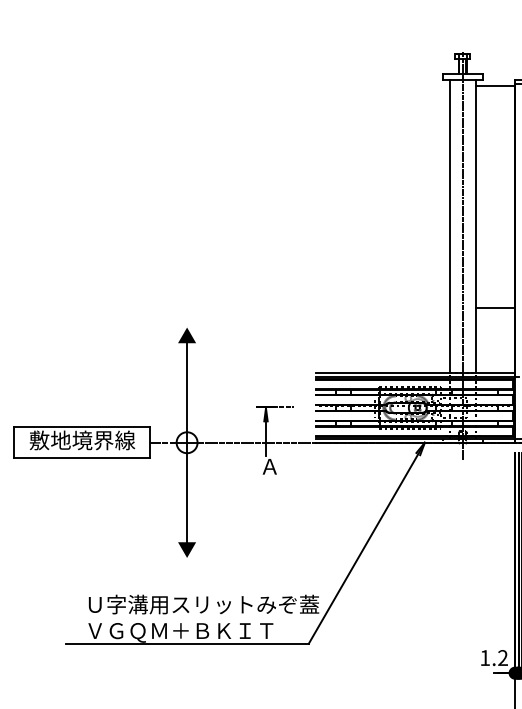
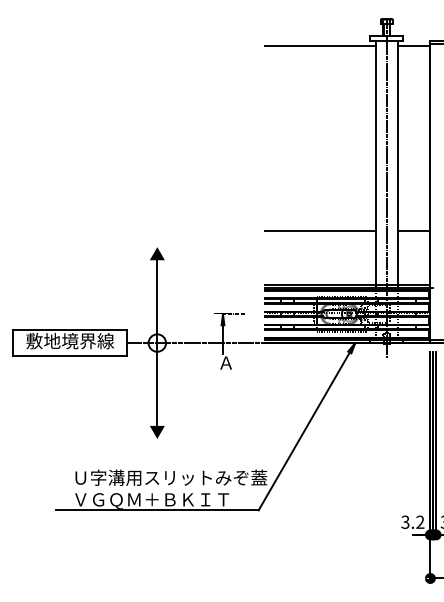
line: (381, 85) -> (319, 45), added
line: (381, 308) -> (319, 231), added
text: (485, 657) -> (405, 521), 1.2 -> 3.2

